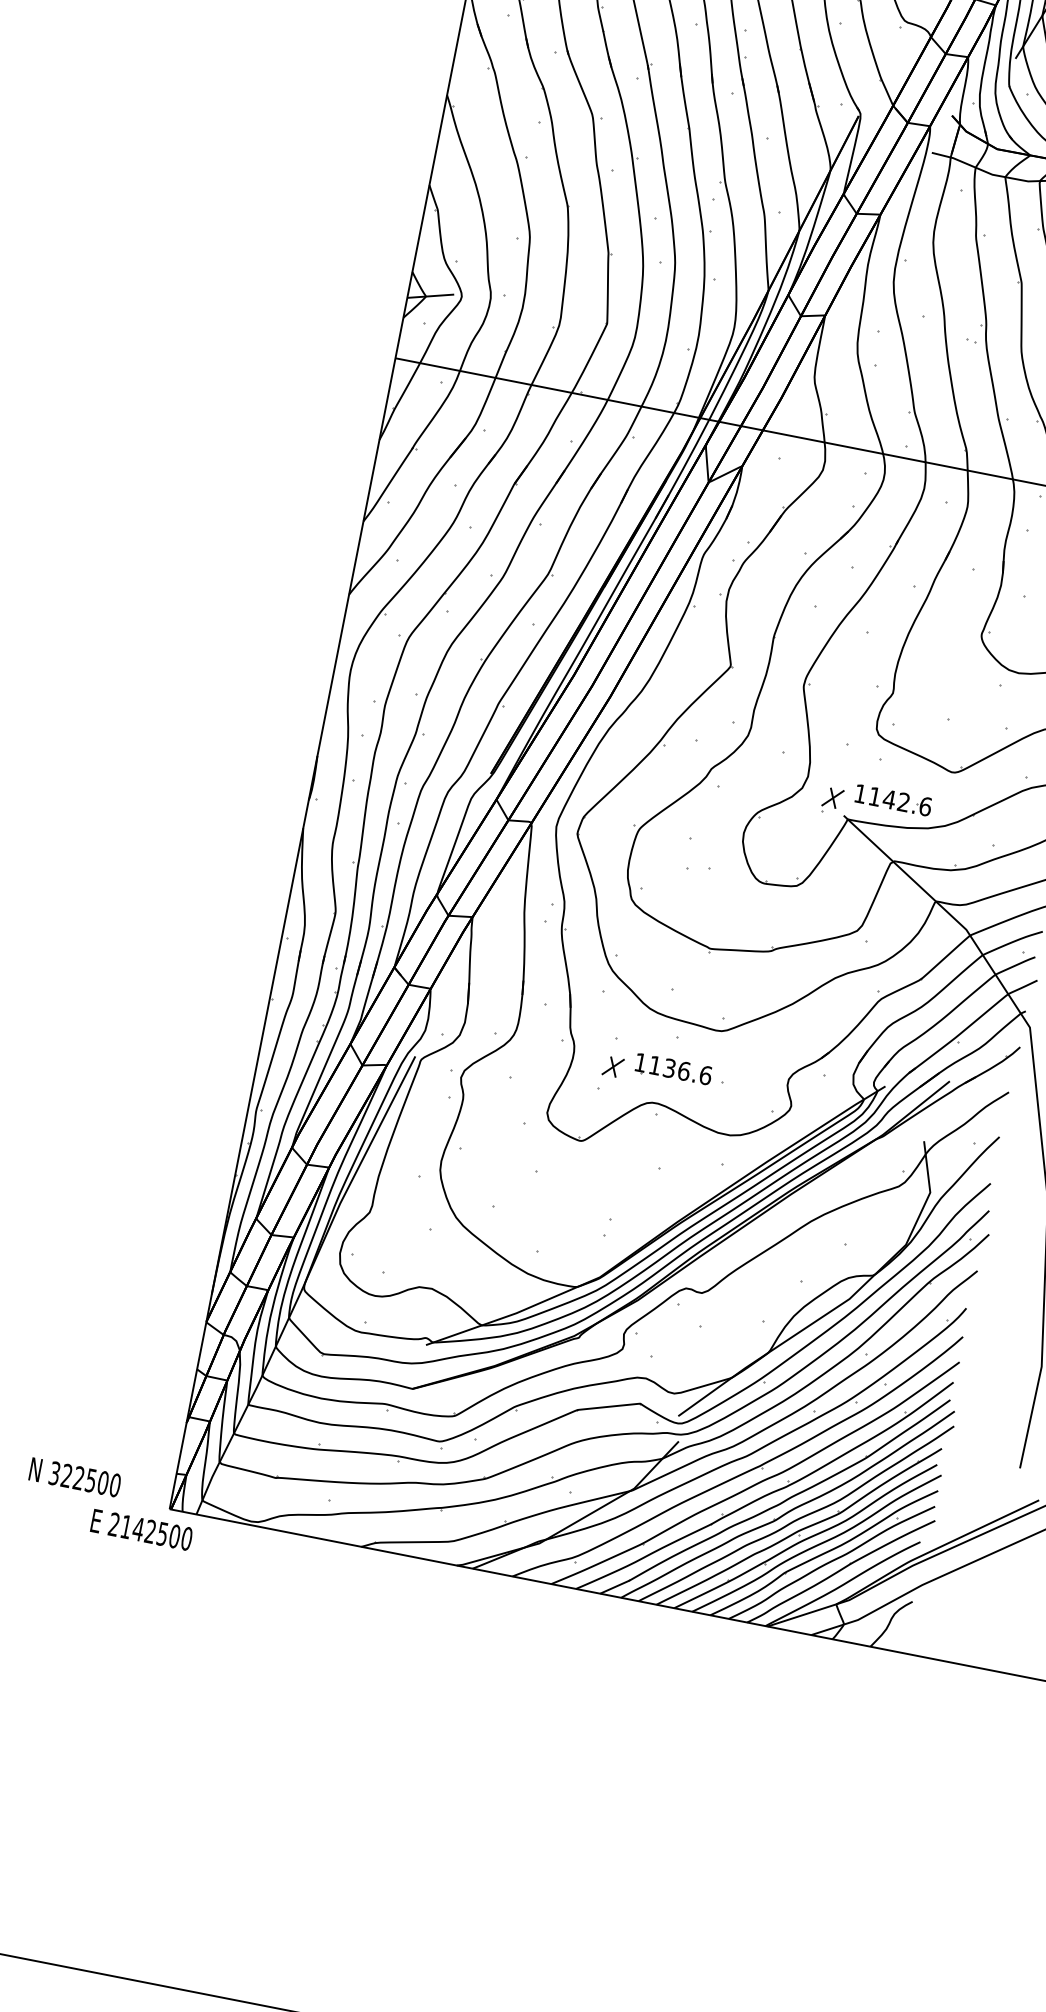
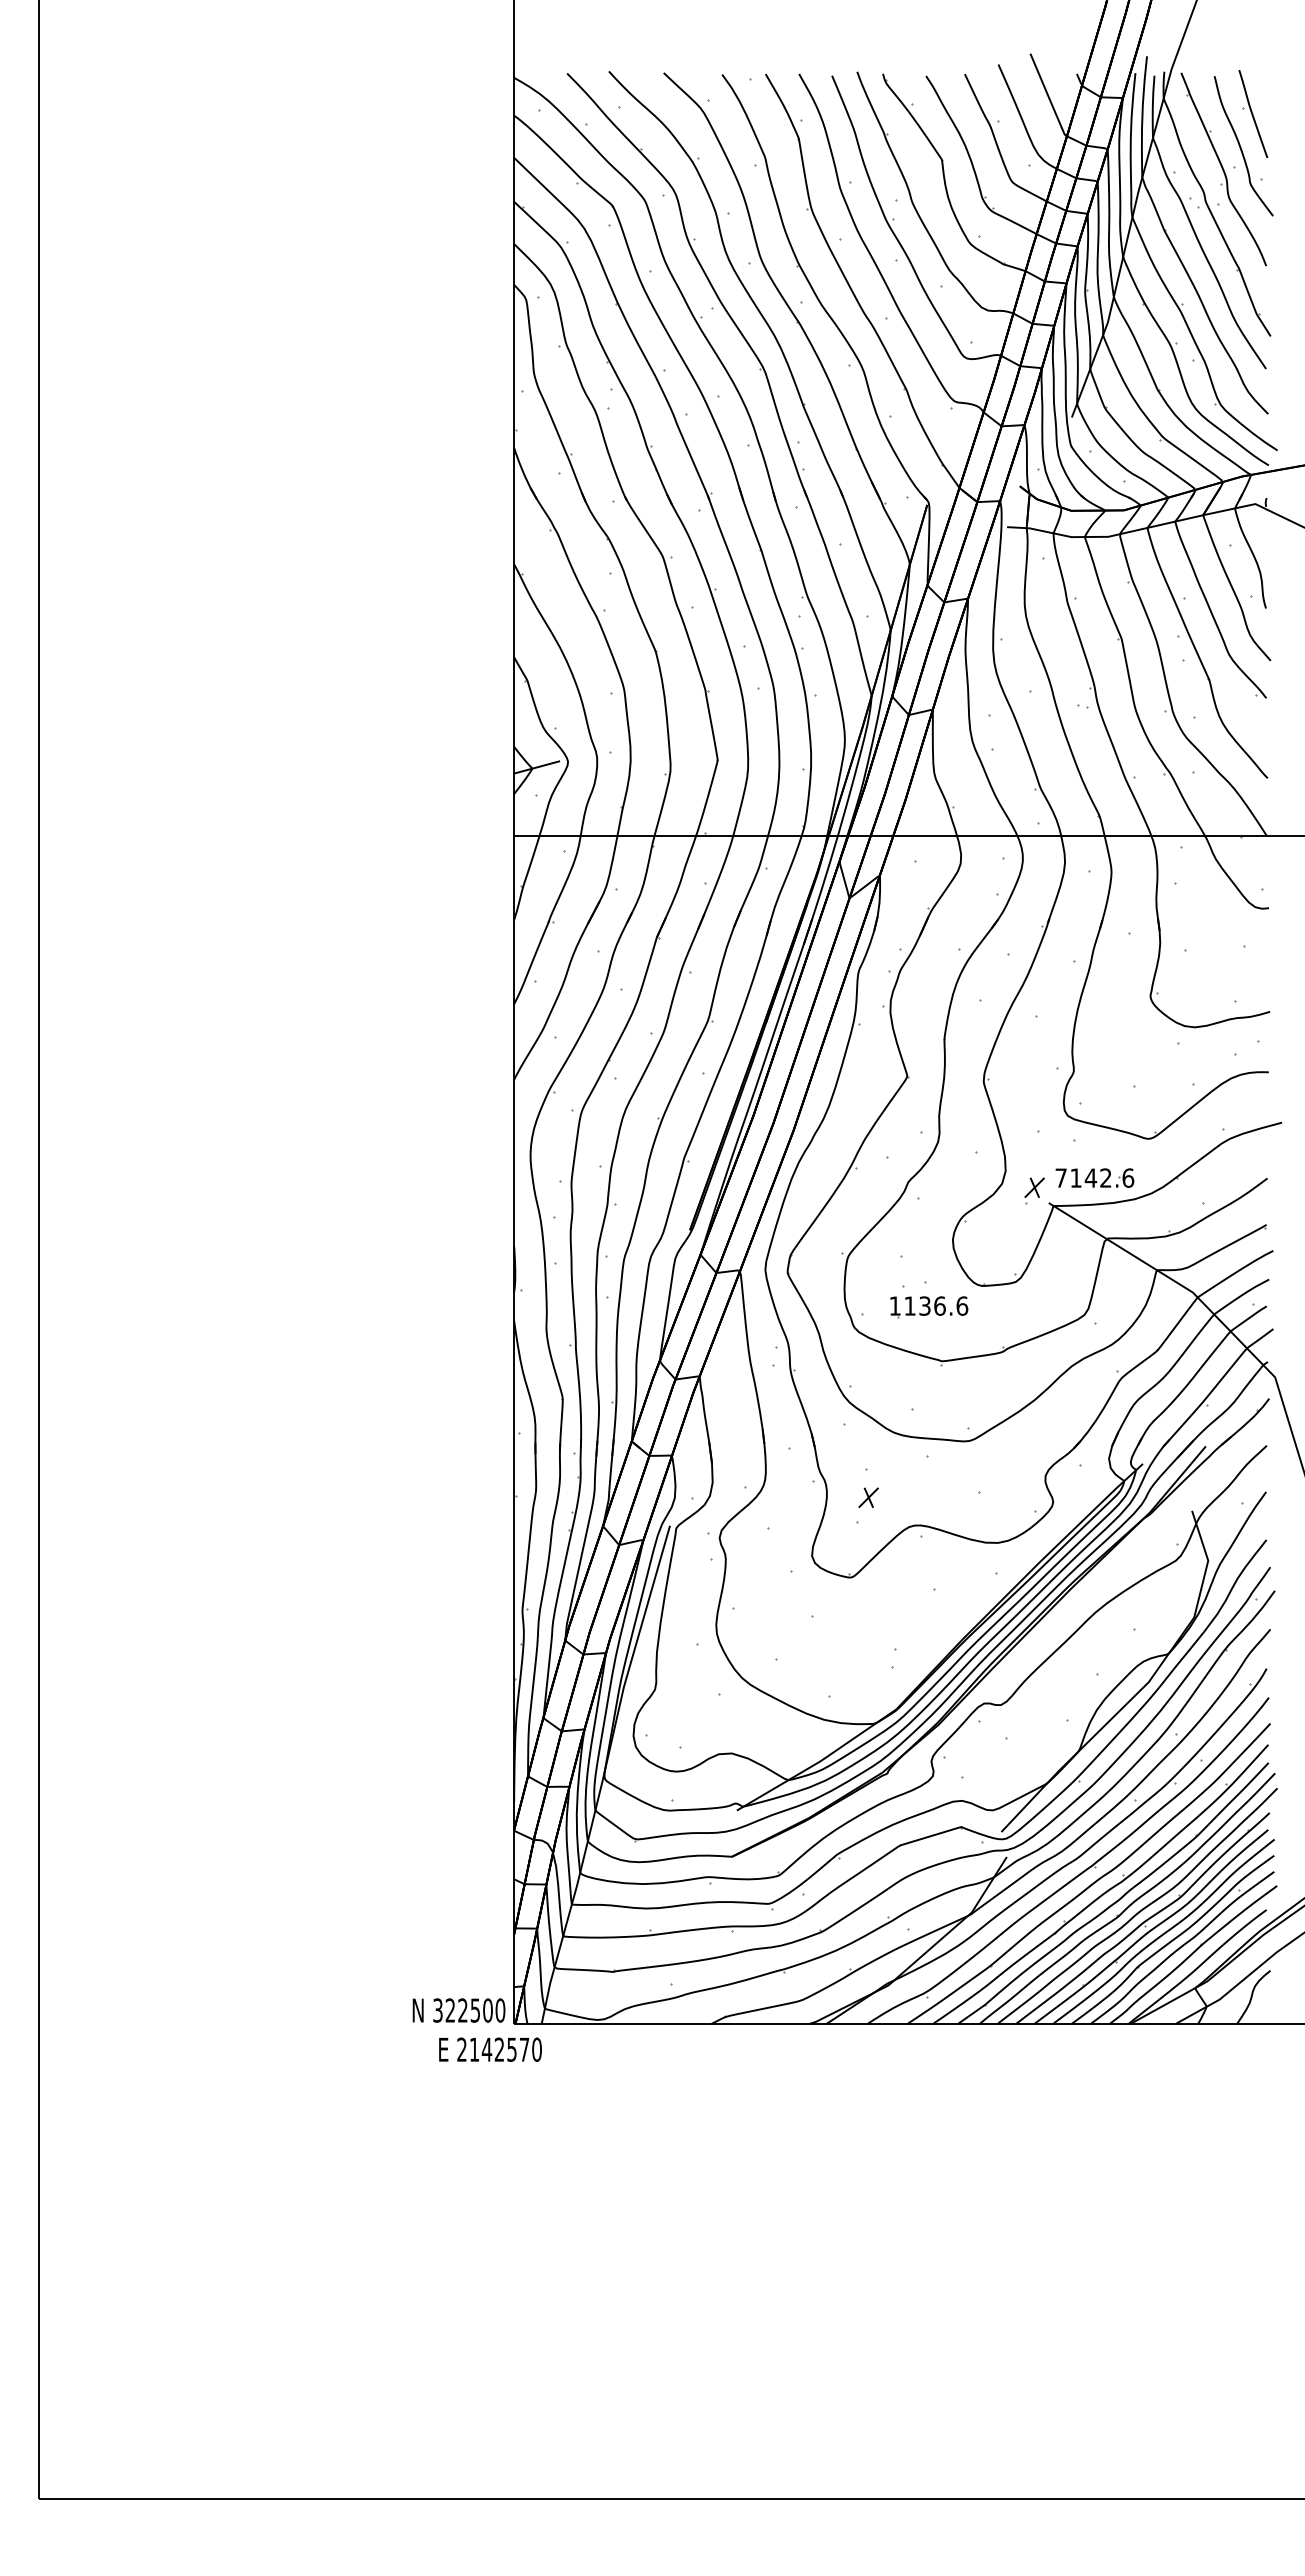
text: (859, 793) -> (1060, 1177), 1142.6 -> 7142.6
part: (673, 1070) -> (929, 1307), moved
text: (74, 1477) -> (458, 2010), moved
text: (174, 1536) -> (524, 2049), 2142500 -> 2142570

